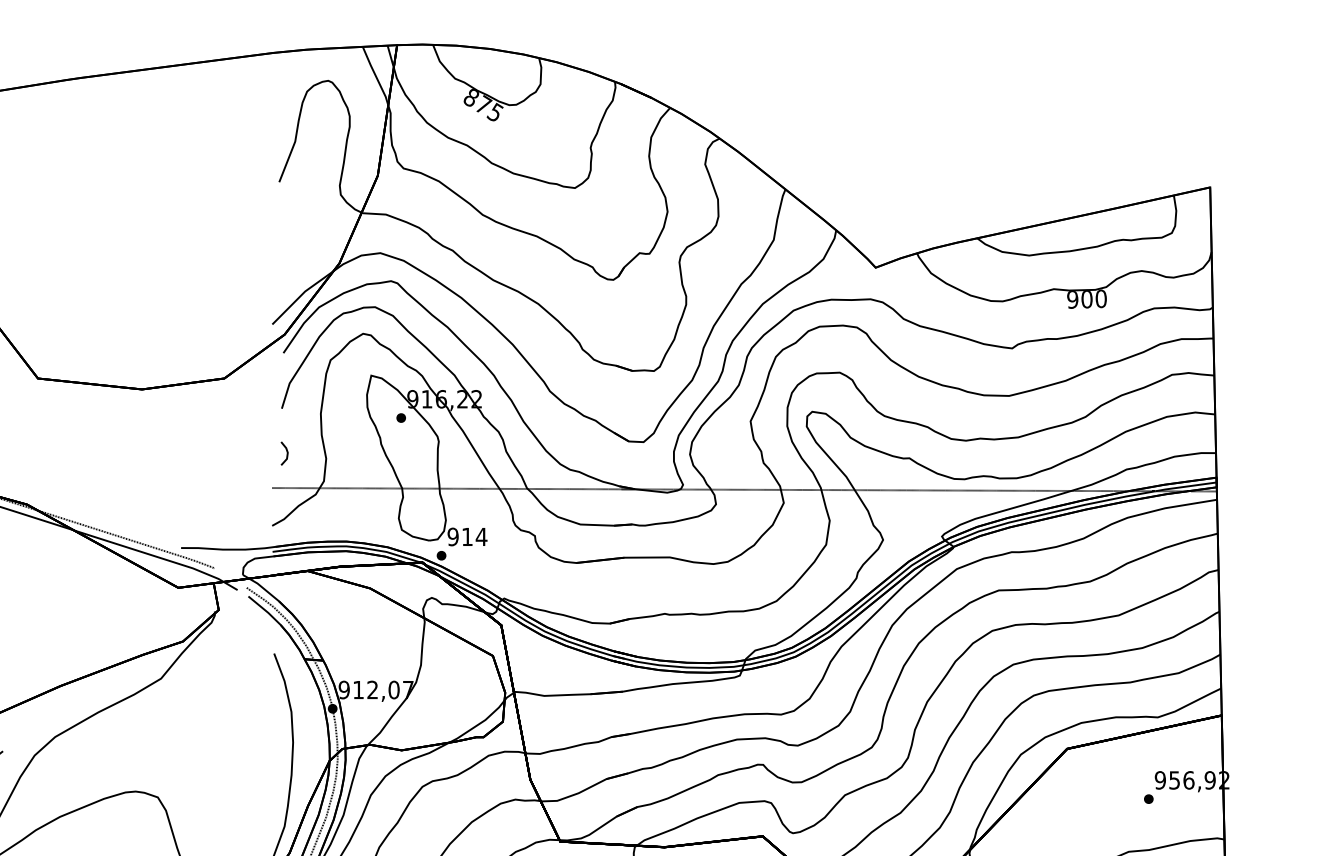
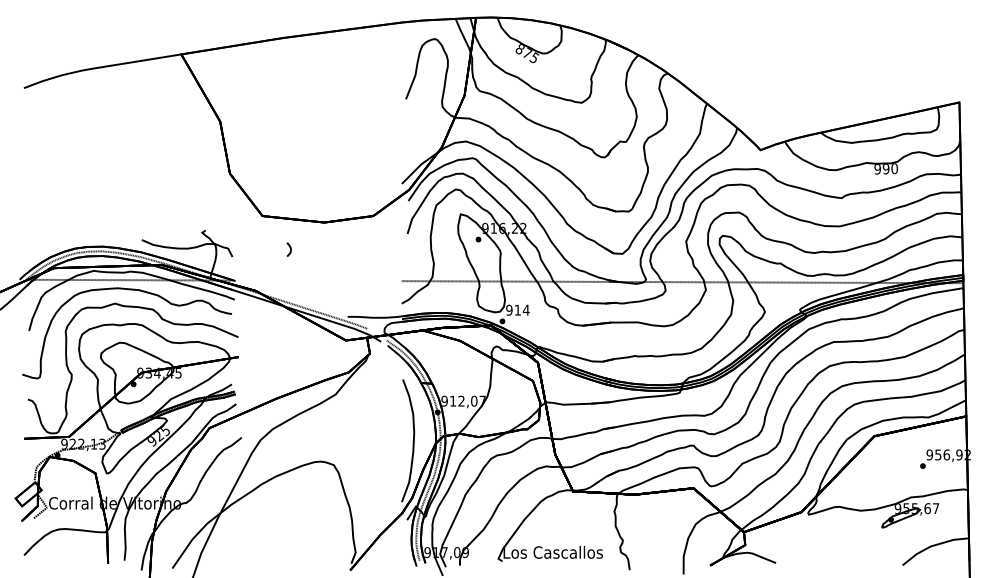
text: (1085, 300) -> (885, 169), 900 -> 990
line: (285, 451) -> (289, 248), moved

